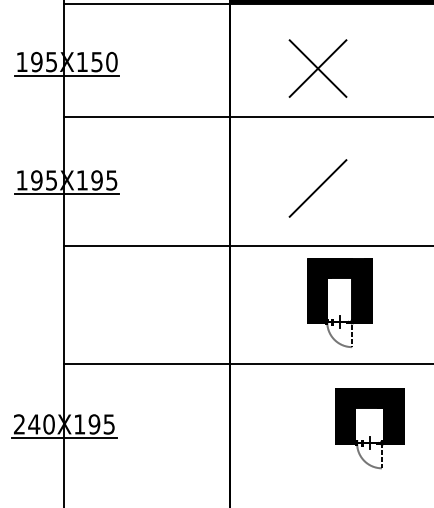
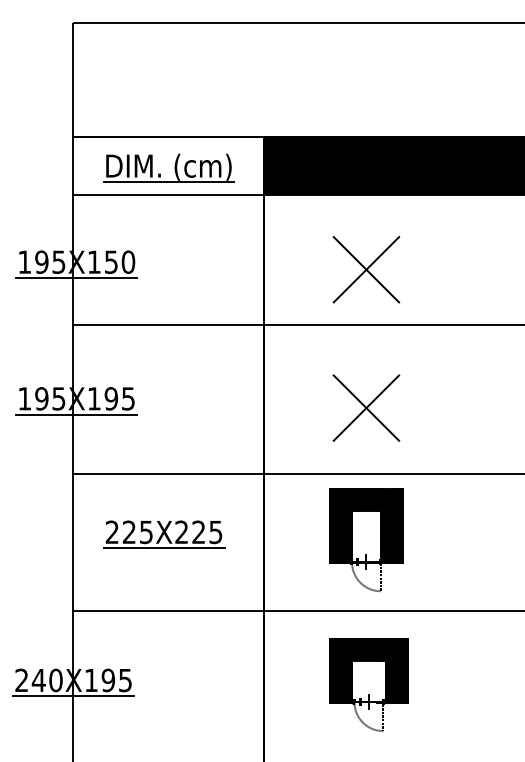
line: (318, 187) -> (366, 407), added
part: (143, 297) -> (164, 534), added
part: (339, 303) -> (366, 540), moved
part: (369, 427) -> (368, 684), moved

